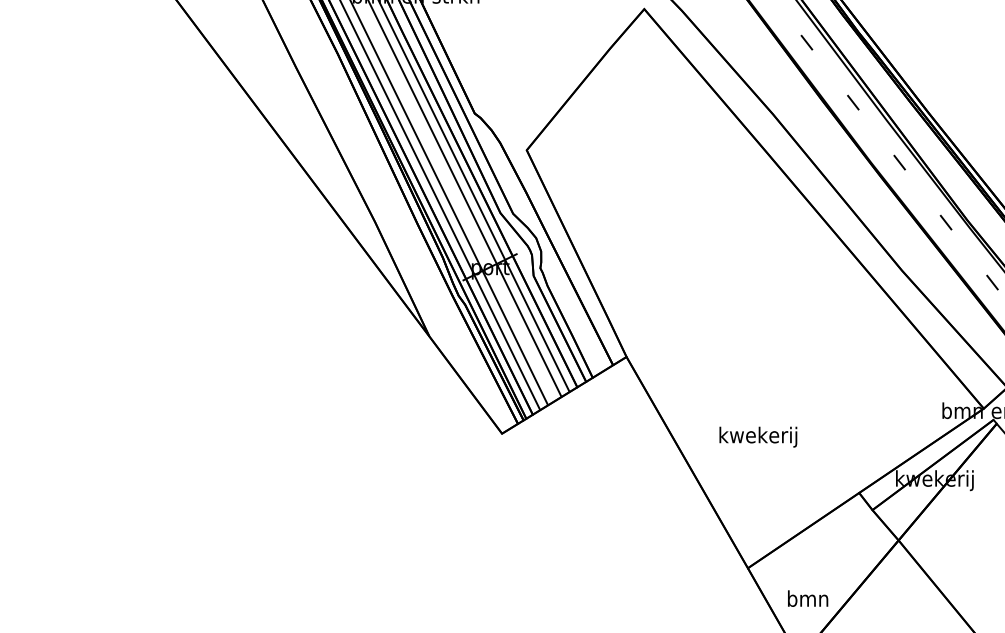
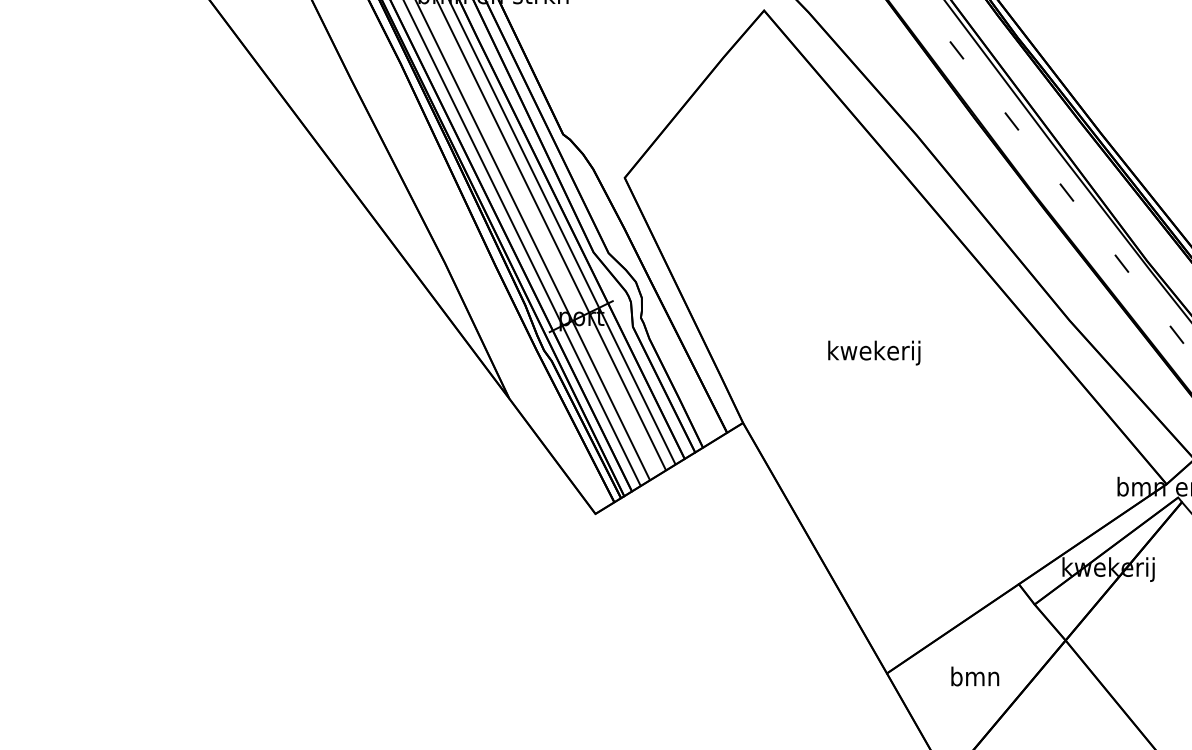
text: (758, 436) -> (874, 352), moved
text: (808, 598) -> (975, 676), moved

